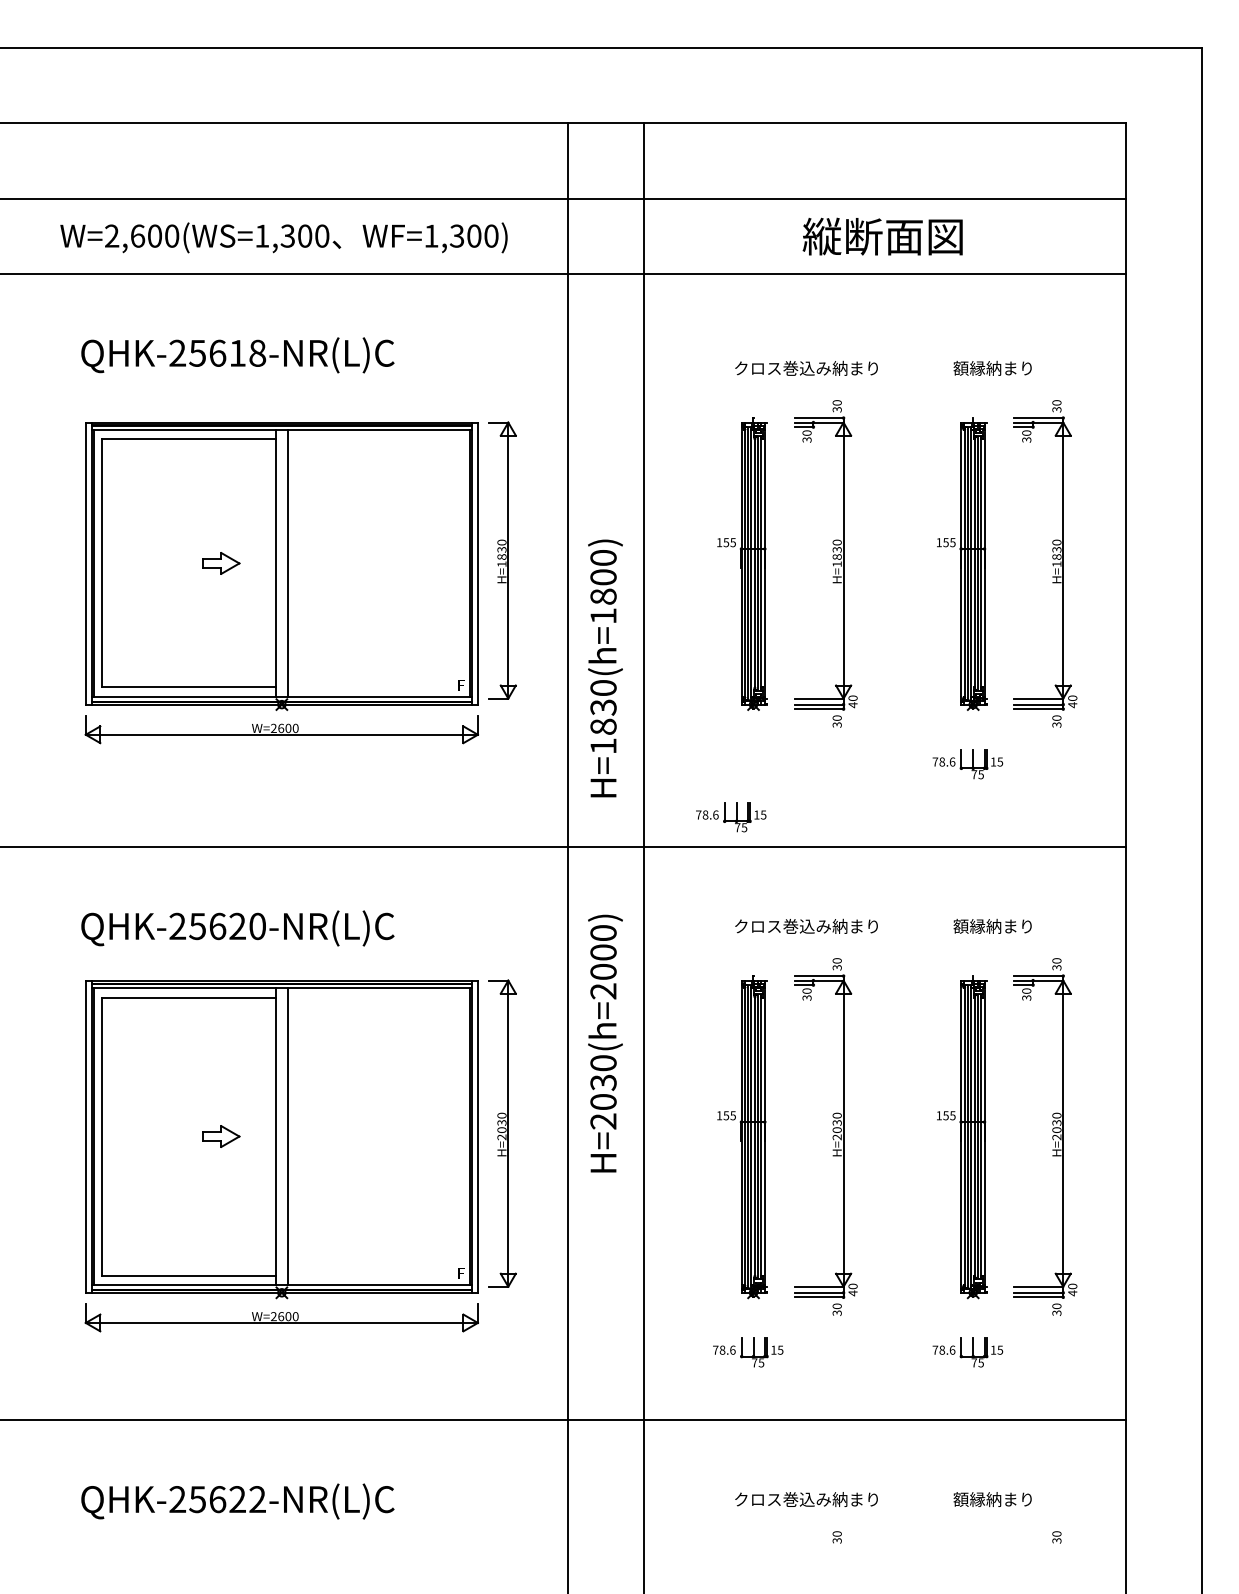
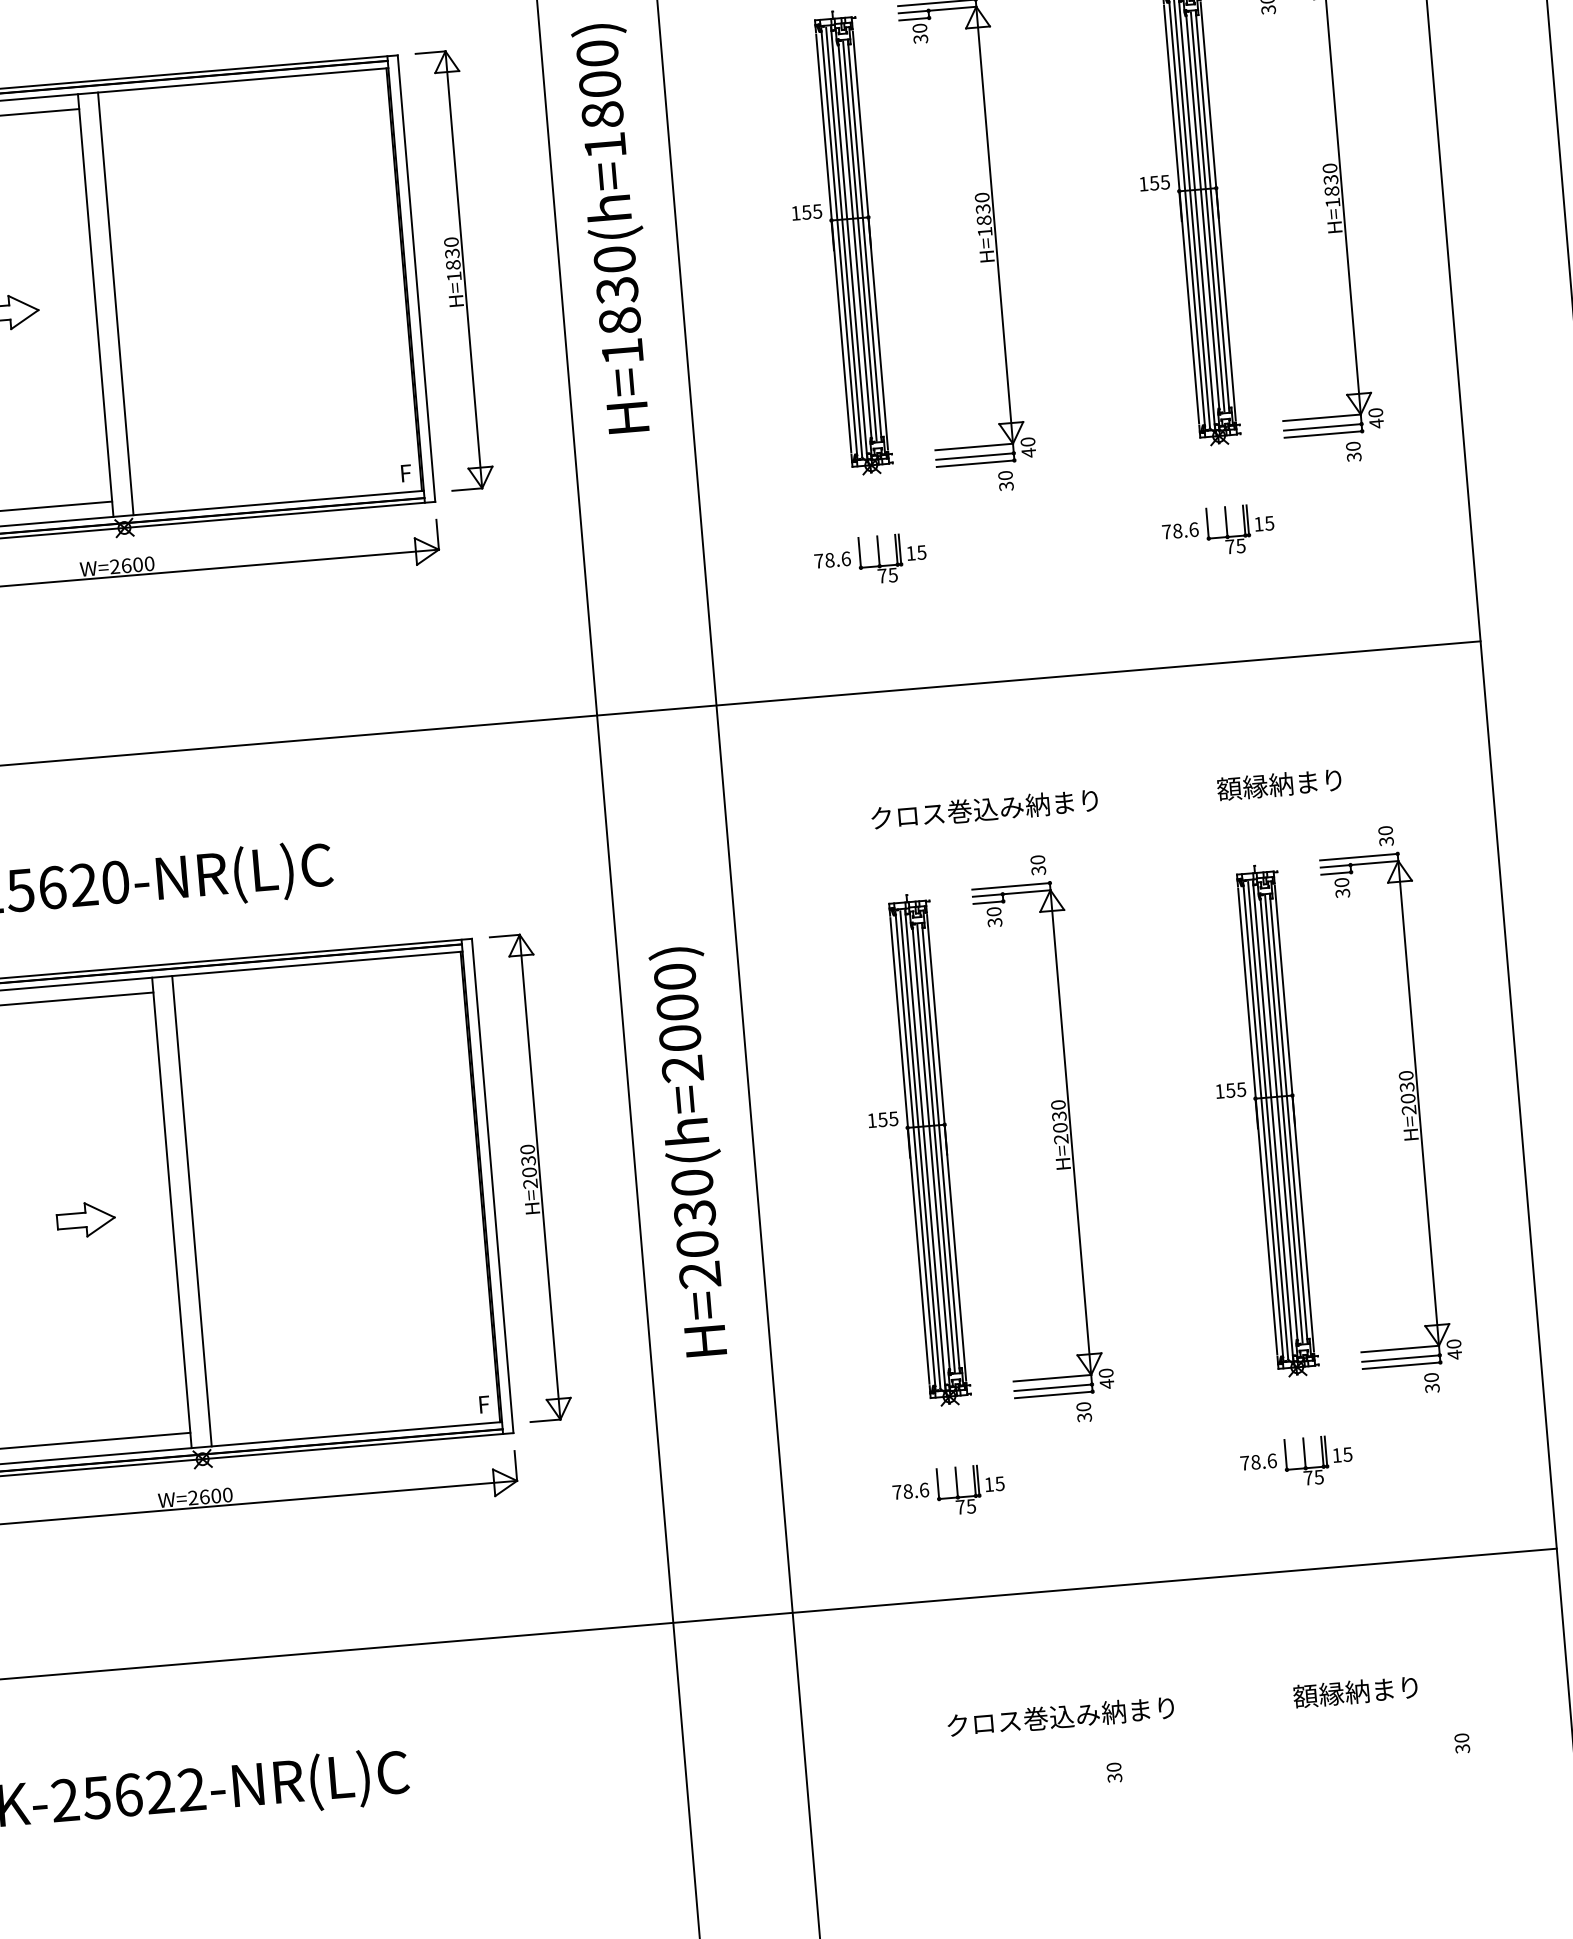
text: (605, 668) -> (615, 228), moved
part: (731, 817) -> (871, 560), moved
text: (605, 1043) -> (692, 1151), moved

